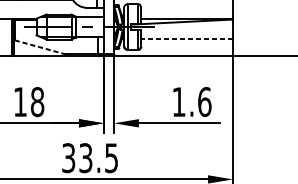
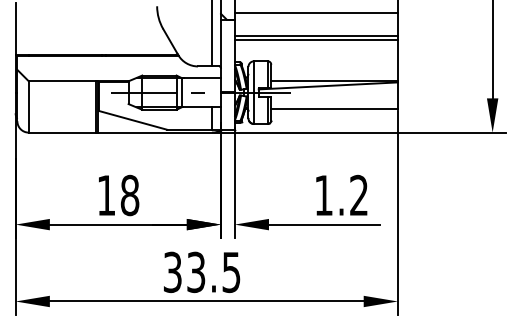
line: (186, 38) -> (334, 108), dashed -> solid
line: (40, 47) -> (133, 120), dashed -> solid
text: (205, 102) -> (359, 195), 1.6 -> 1.2

